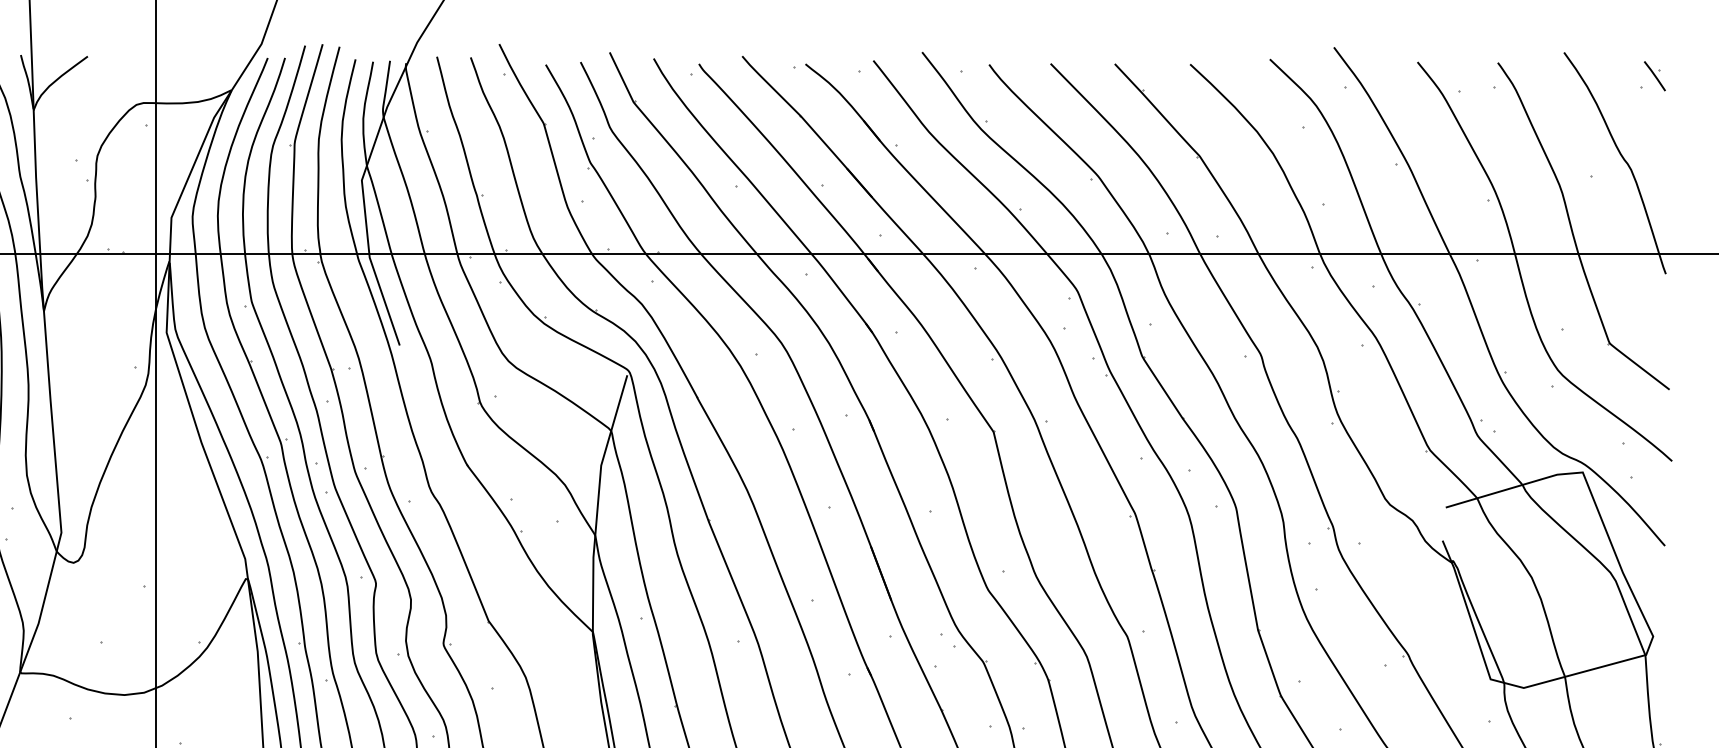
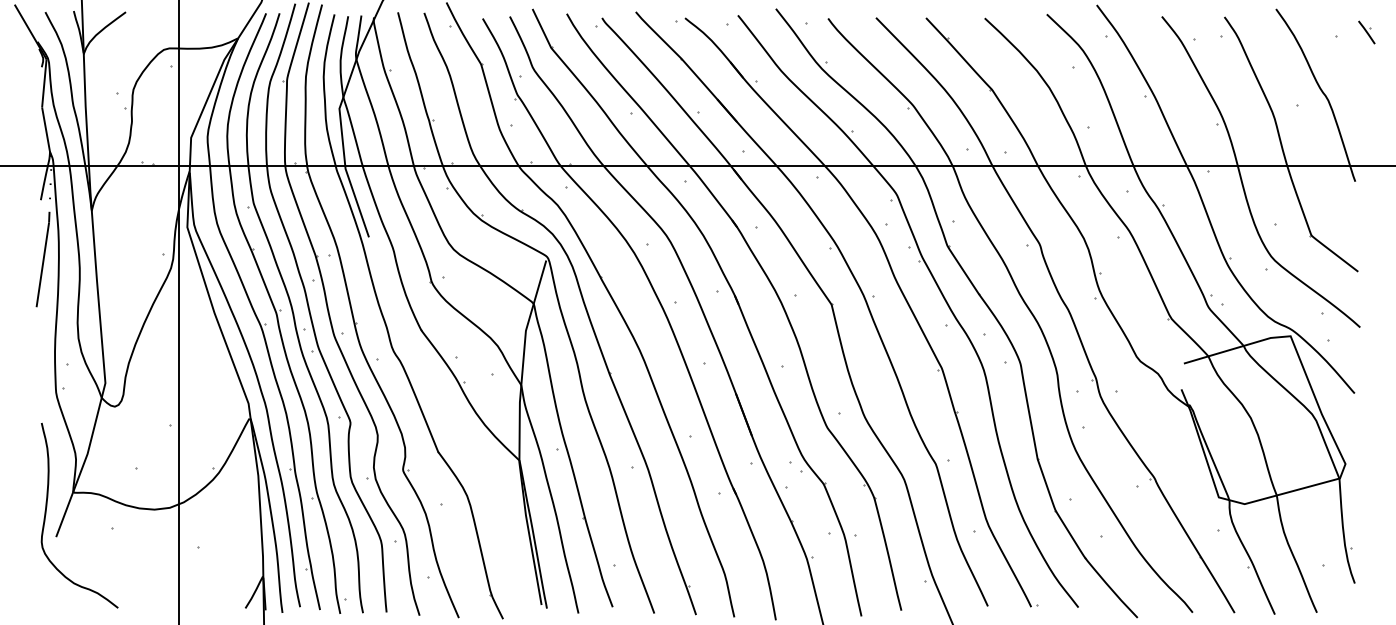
part: (1654, 76) -> (1366, 32), moved

